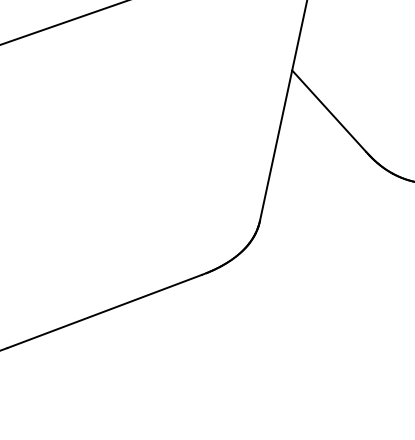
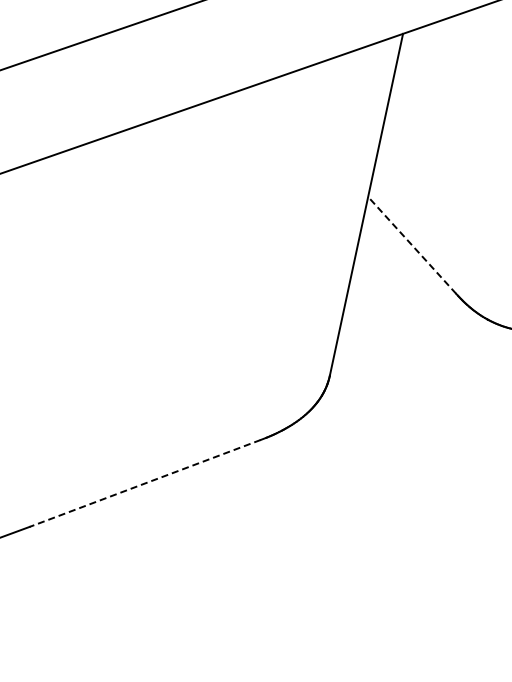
line: (329, 111) -> (412, 245), solid -> dashed
line: (104, 311) -> (144, 483), solid -> dashed

